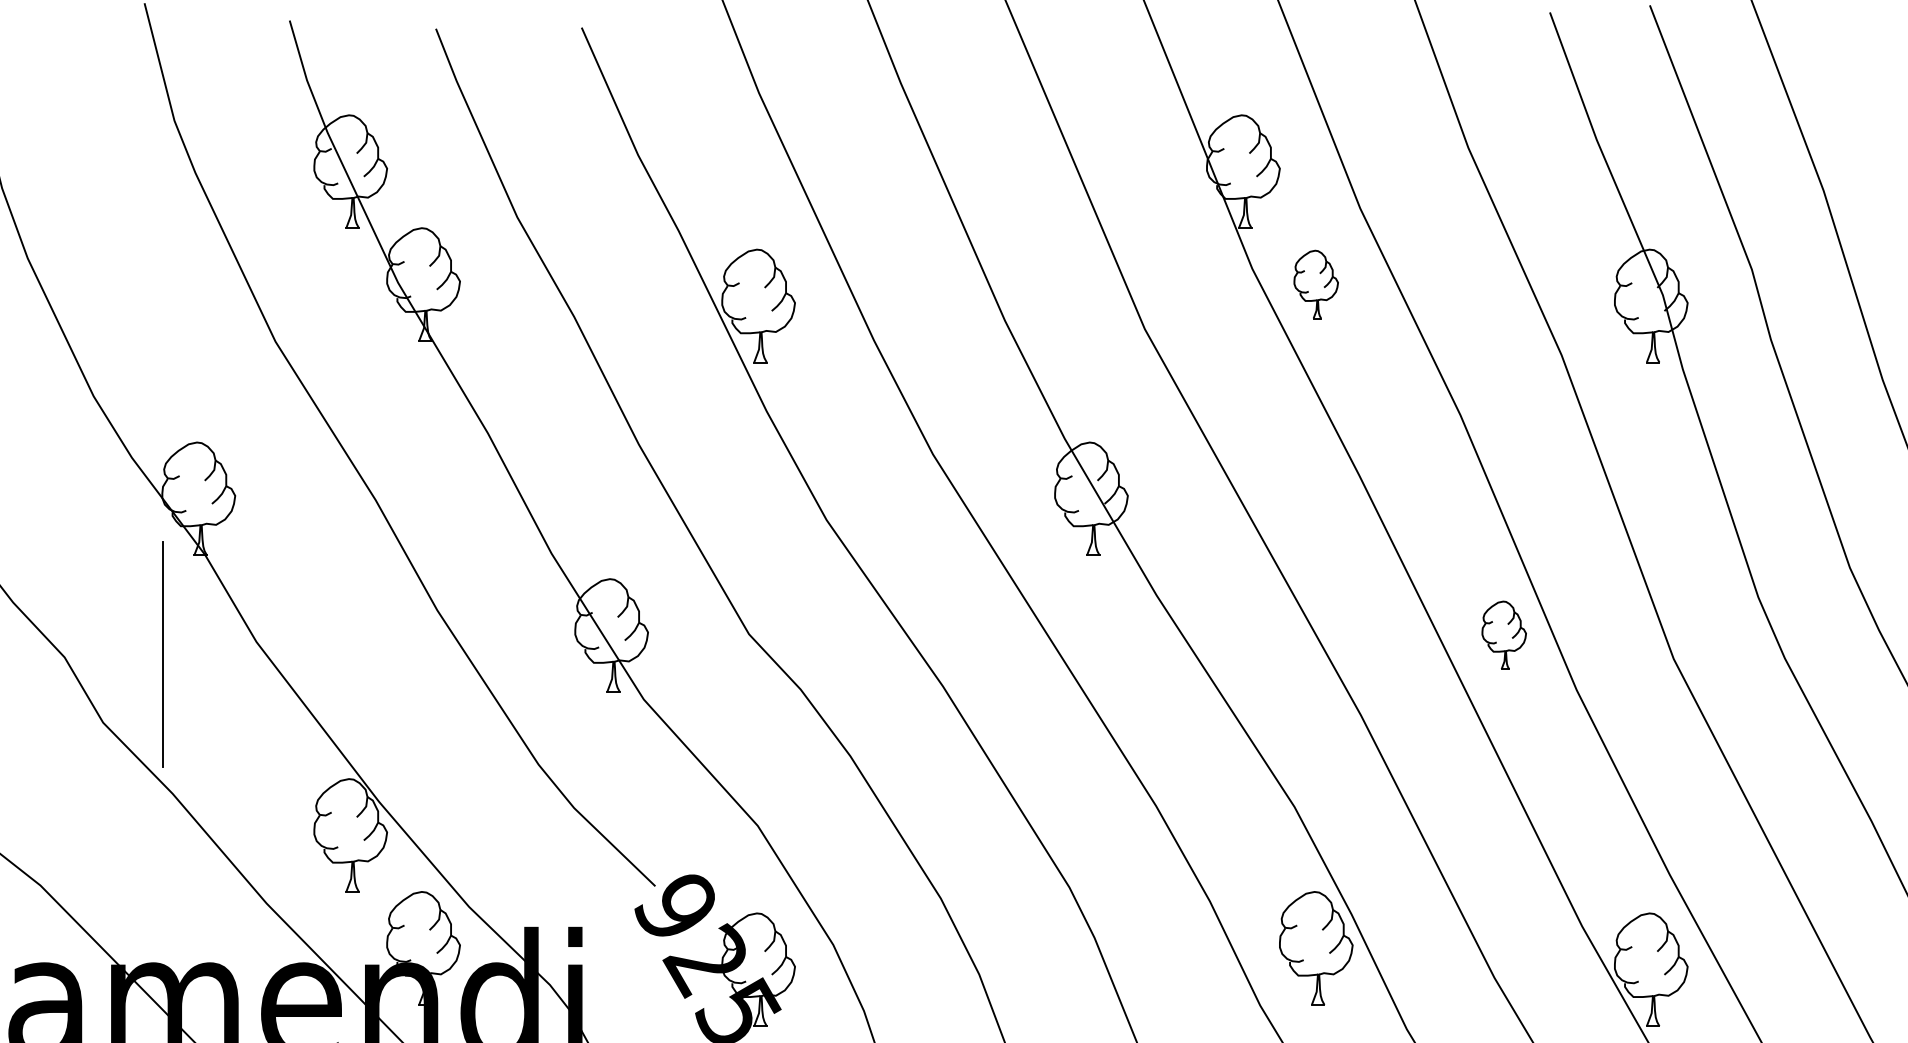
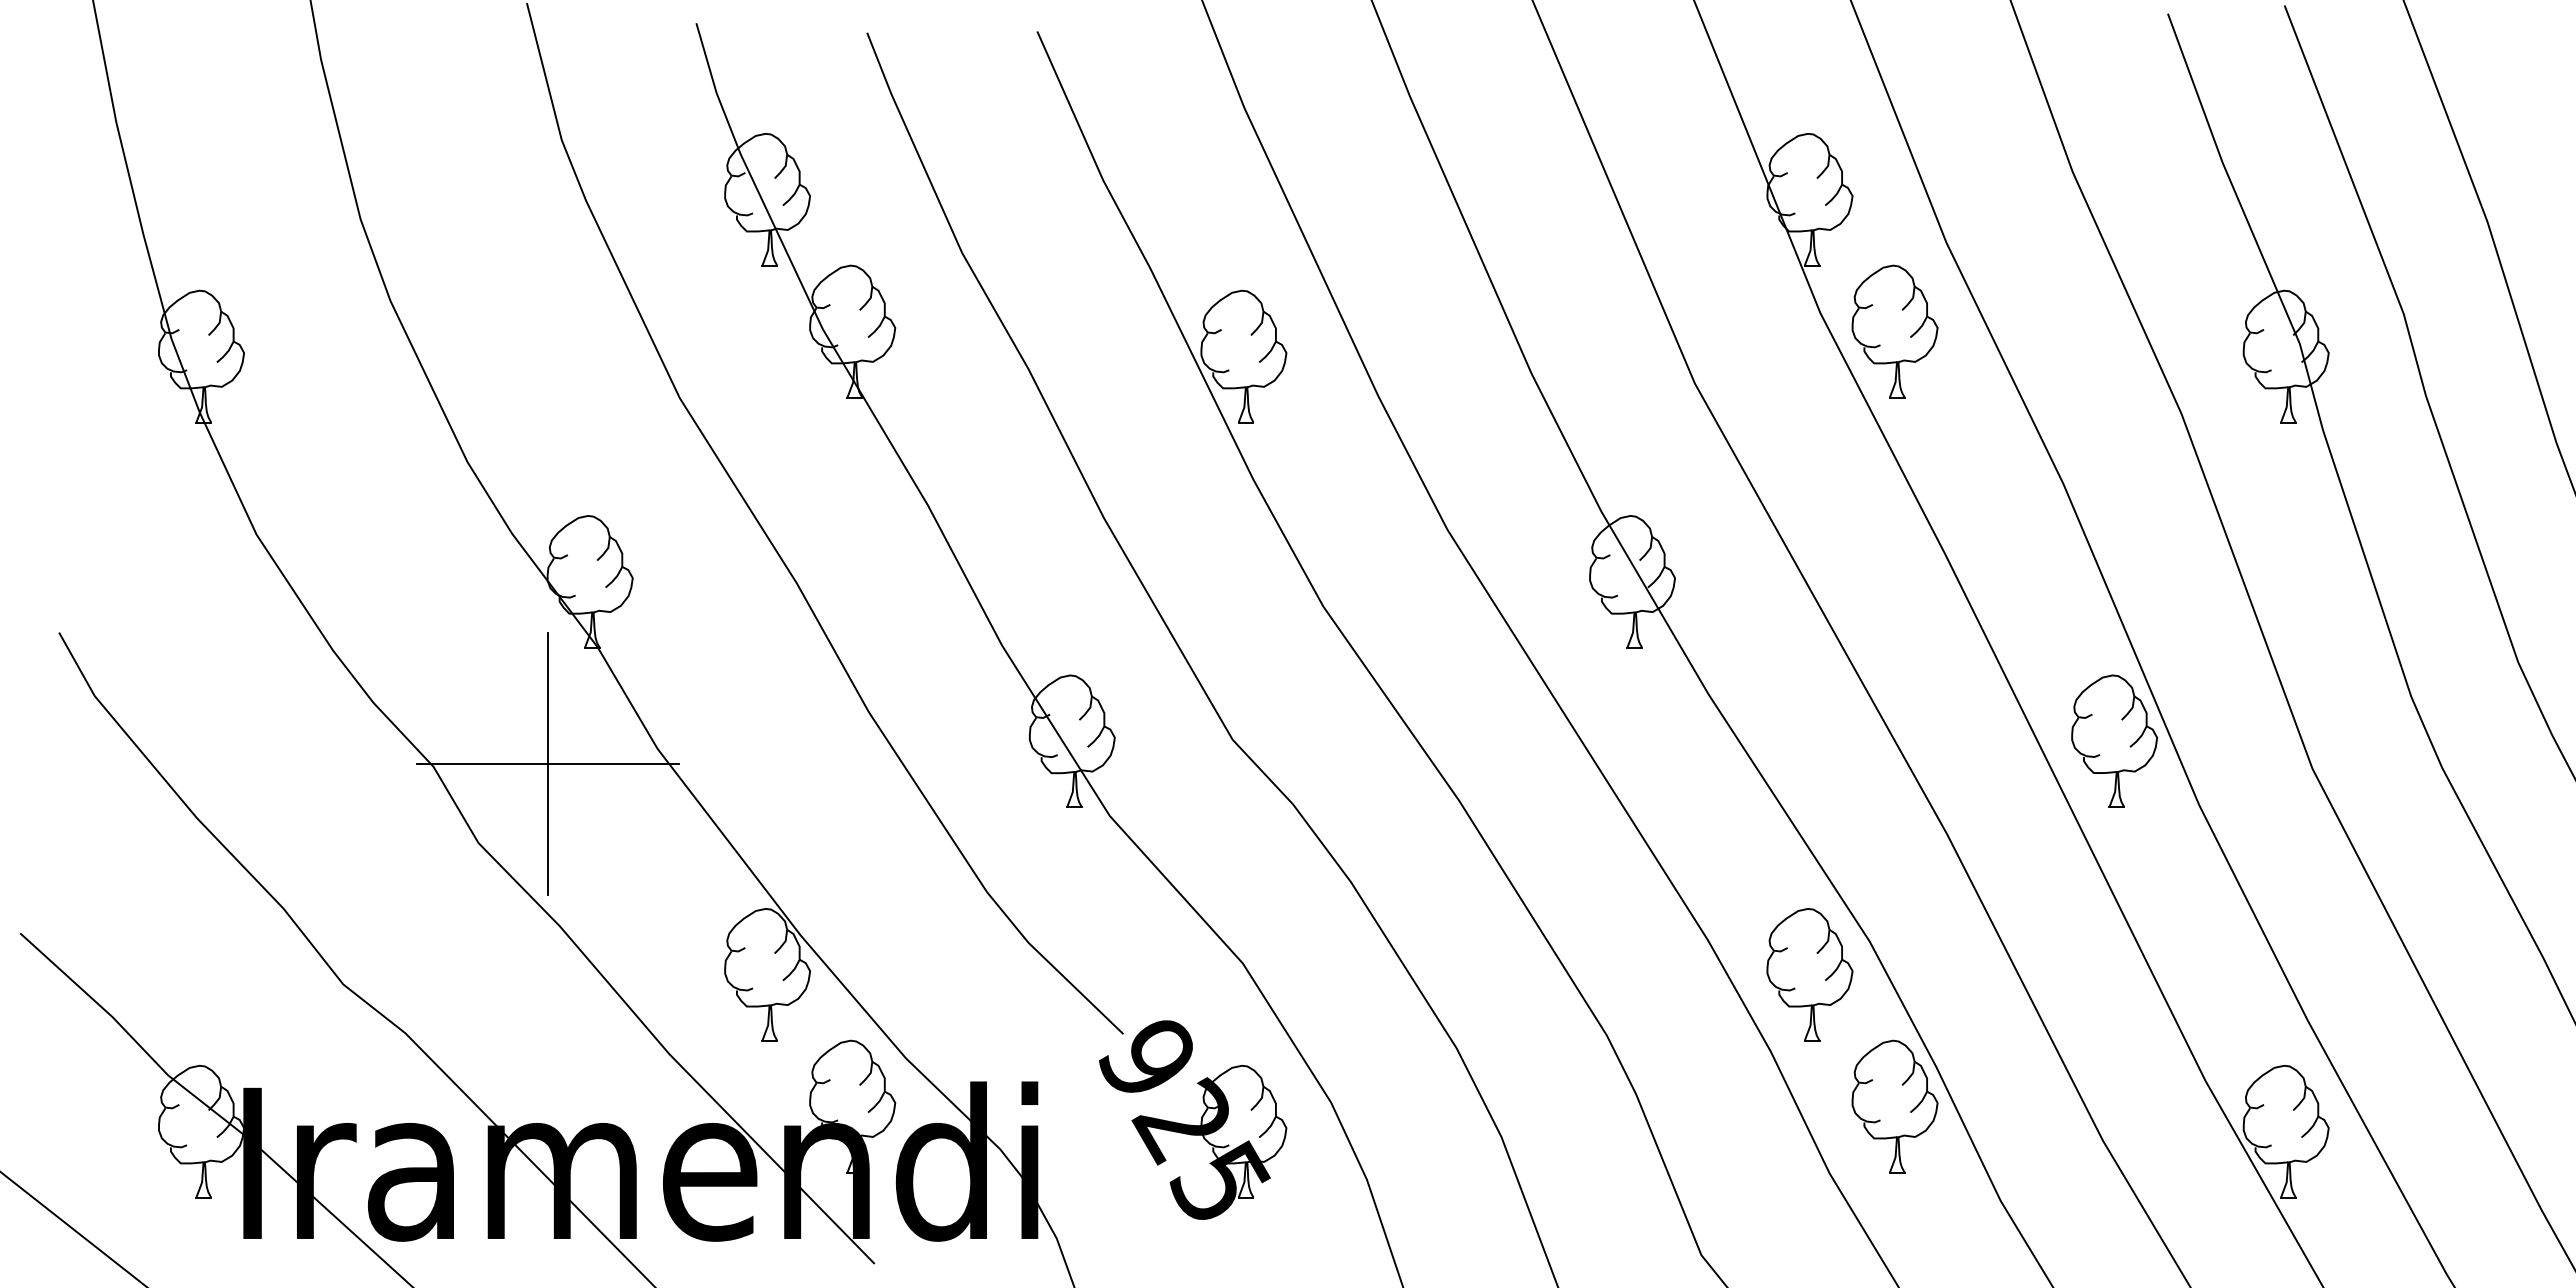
part: (1315, 284) -> (1894, 331), size x1.67
part: (1504, 634) -> (2114, 740), size x1.67
line: (162, 654) -> (547, 763), added
part: (1243, 835) -> (1809, 974), added

